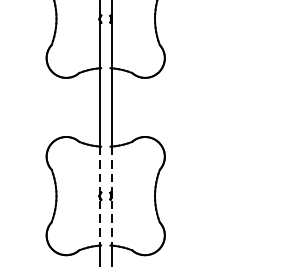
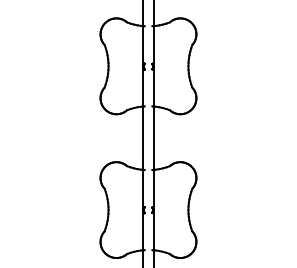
line: (99, 196) -> (143, 210), dashed -> solid
line: (111, 196) -> (153, 210), dashed -> solid

